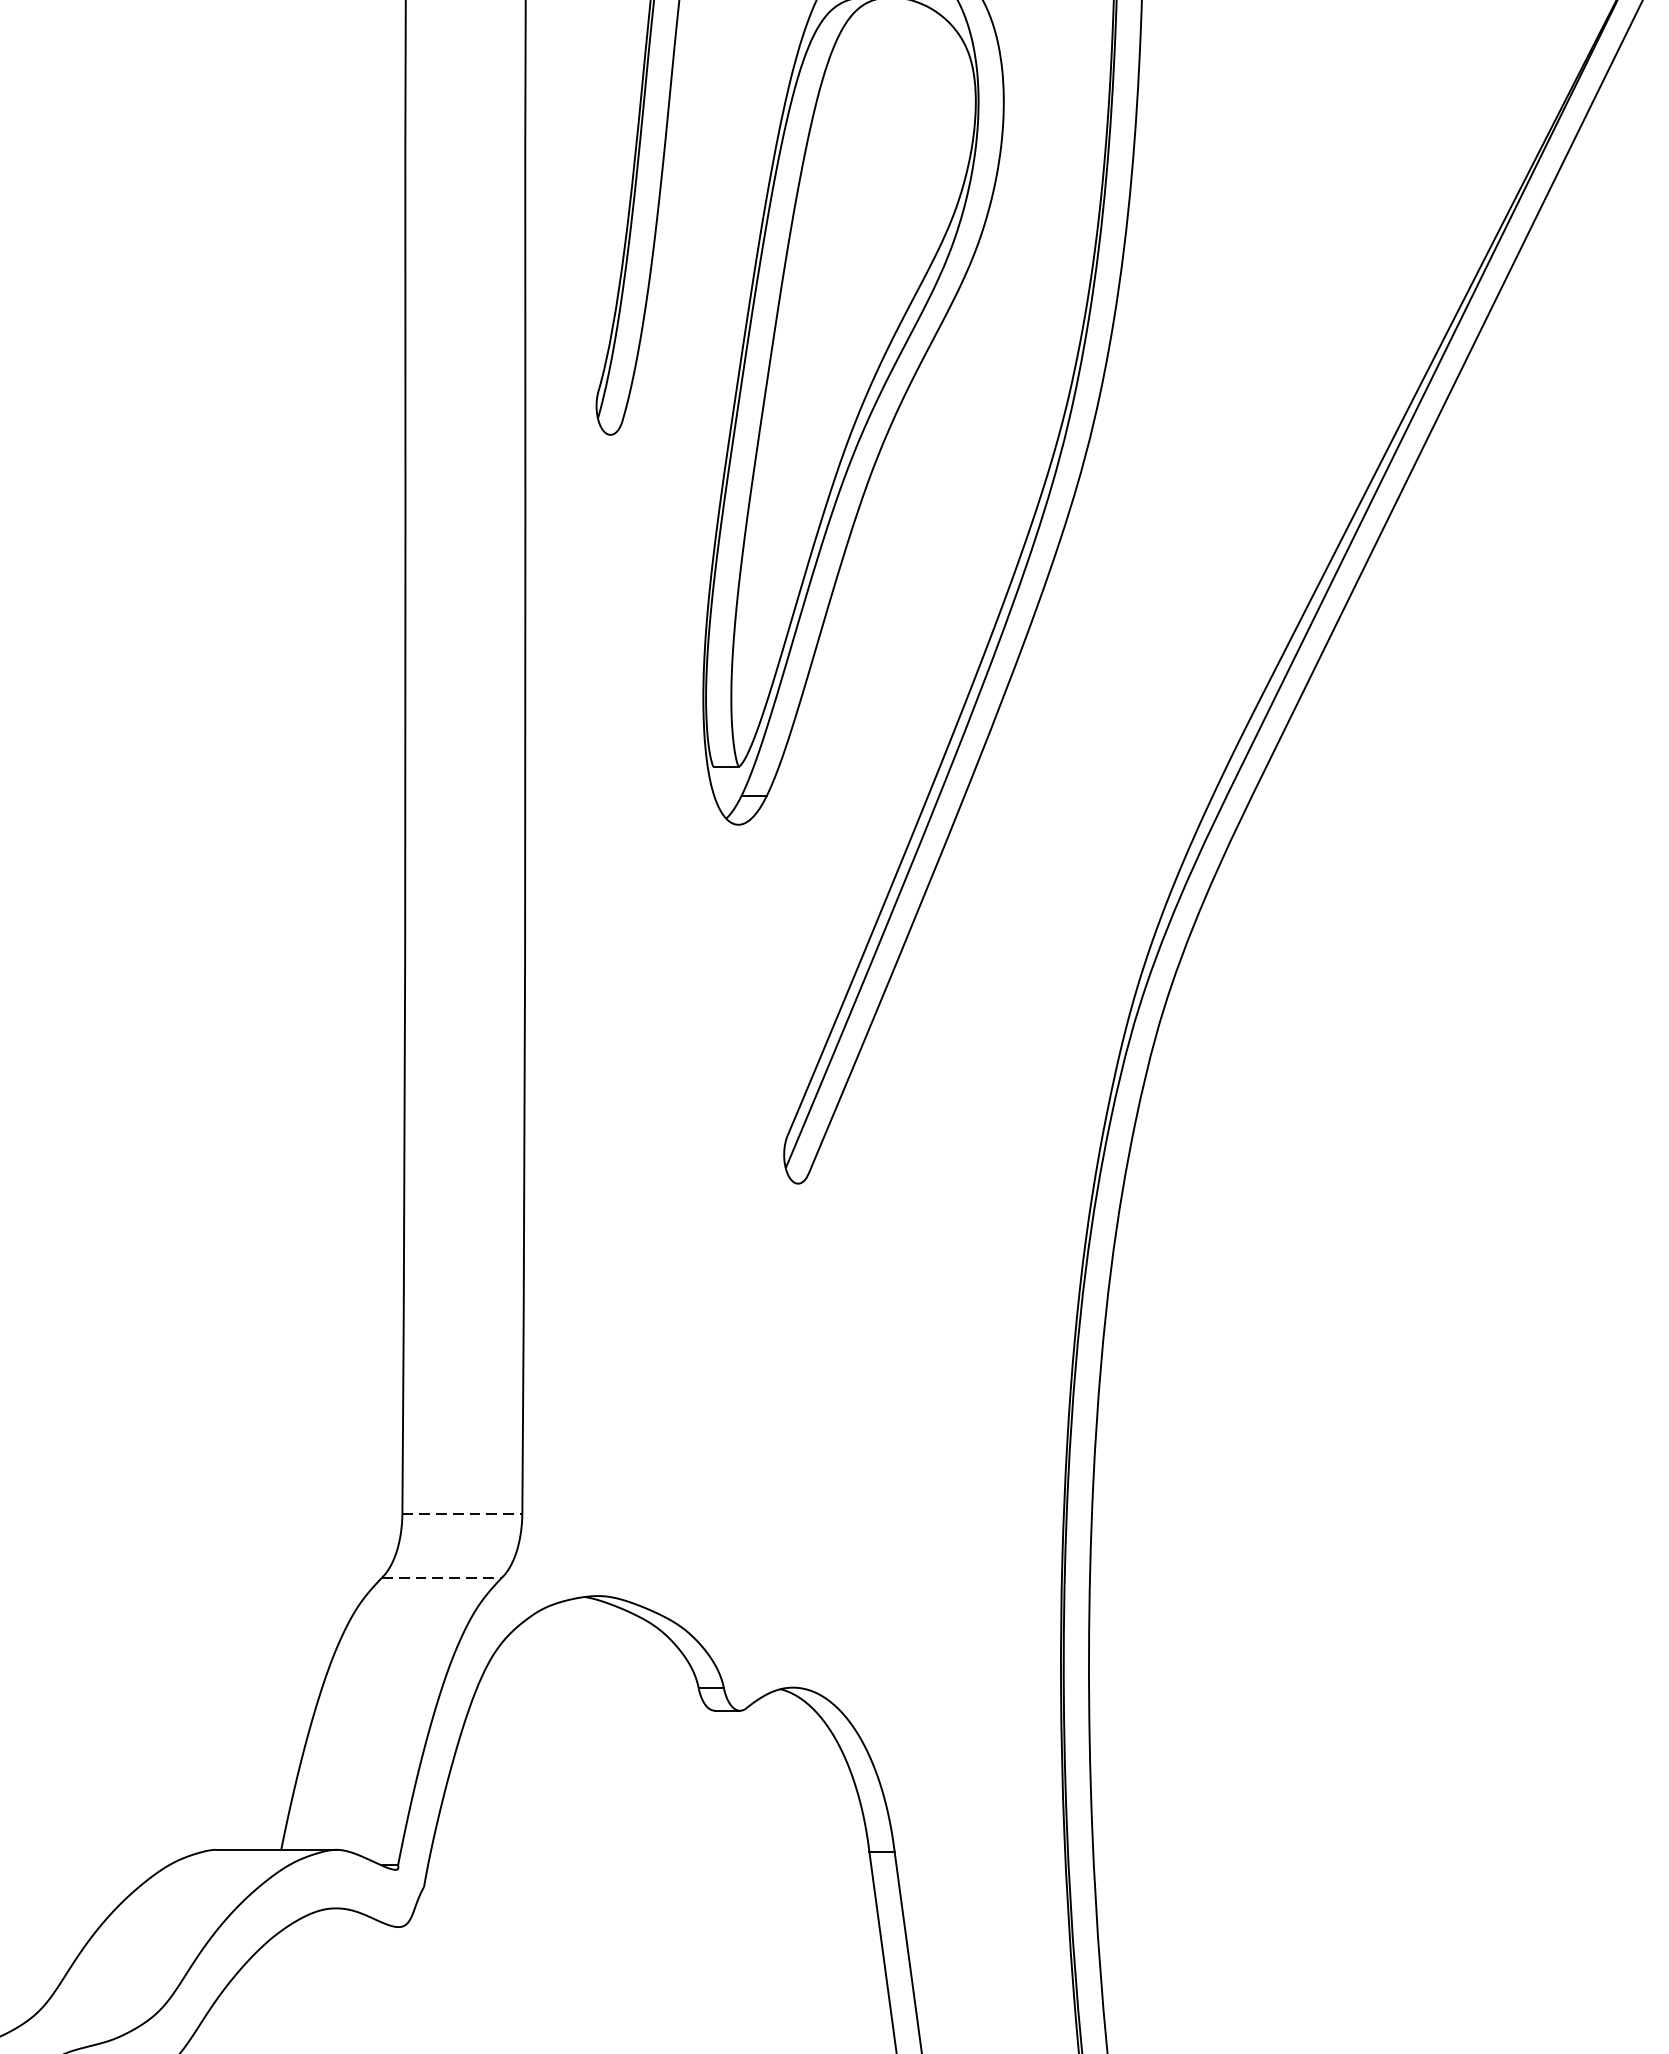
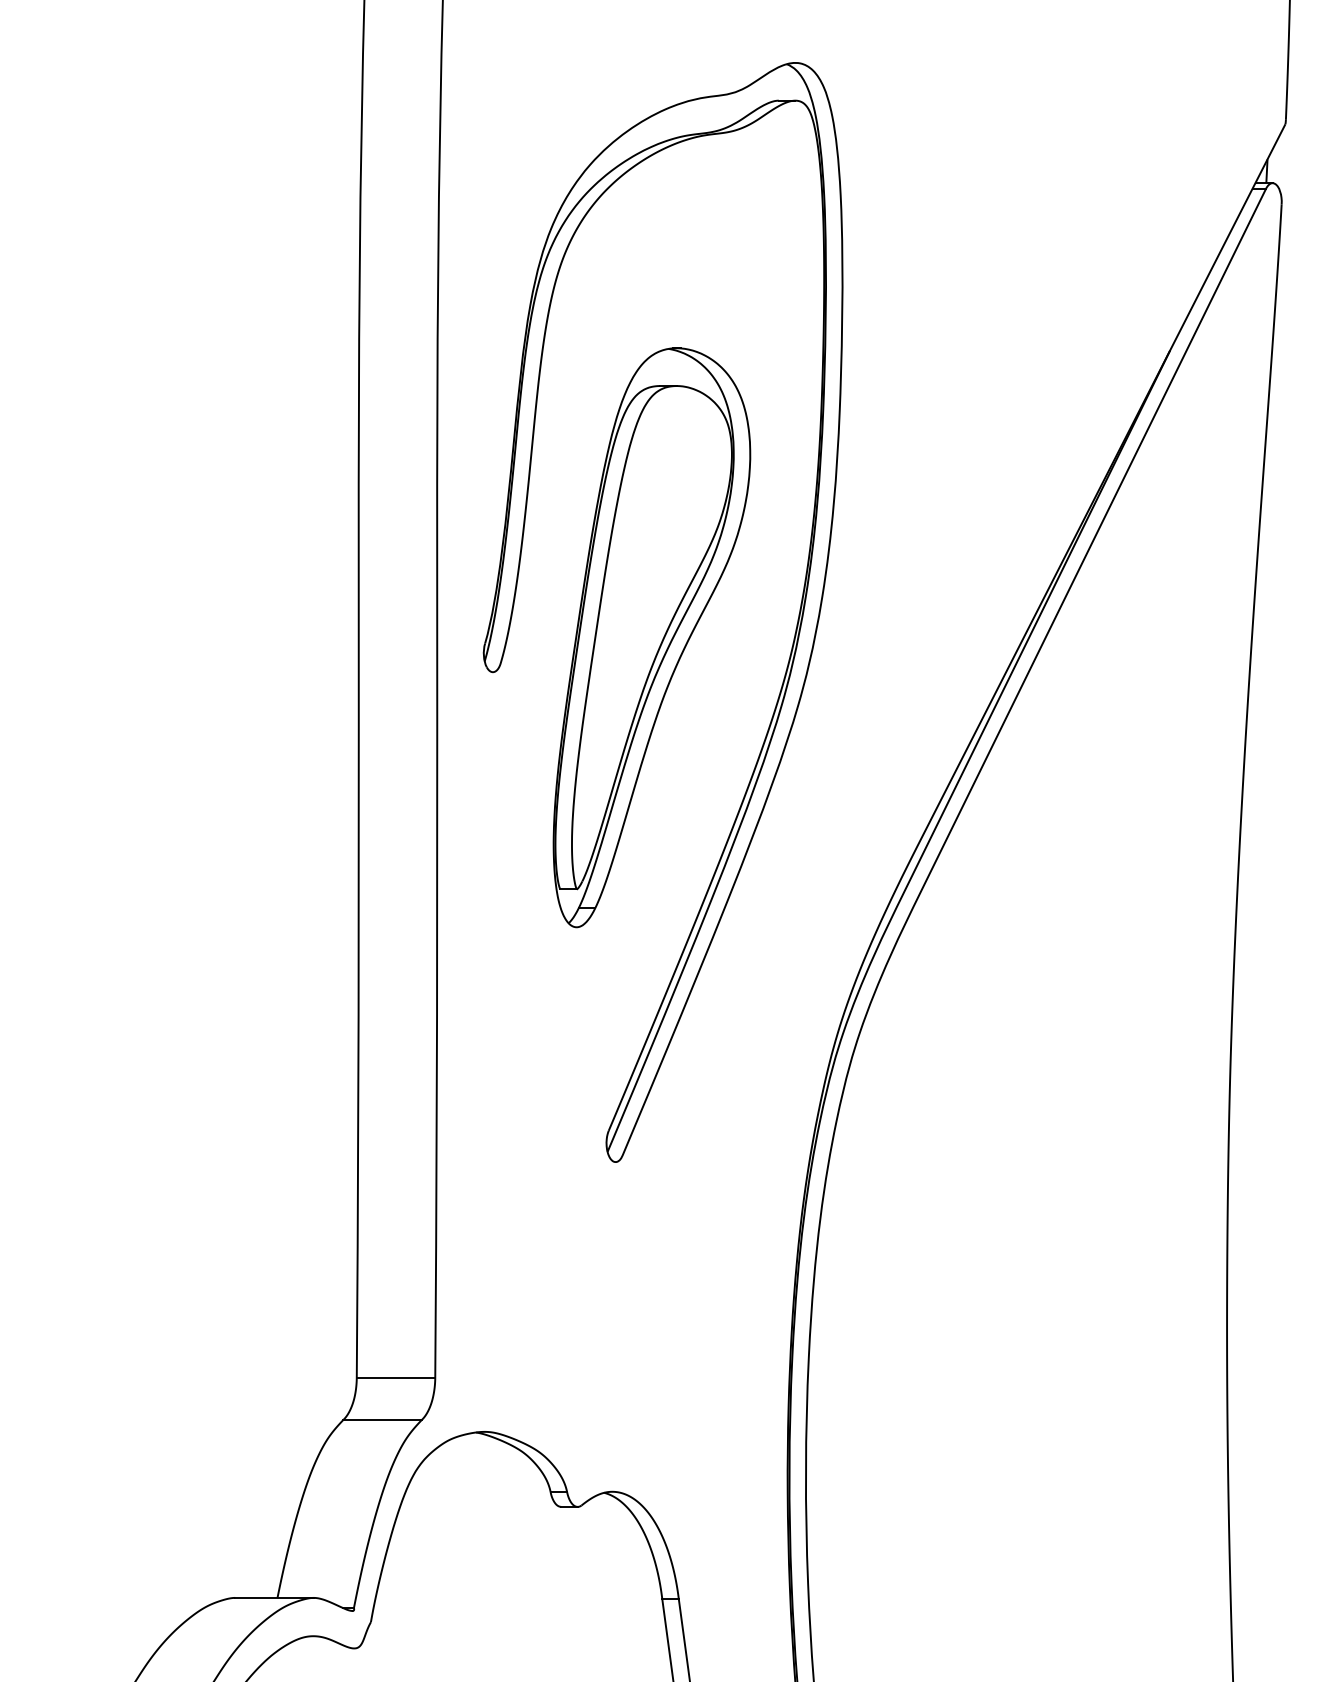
line: (463, 1514) -> (396, 1378), dashed -> solid
line: (443, 1577) -> (383, 1419), dashed -> solid

